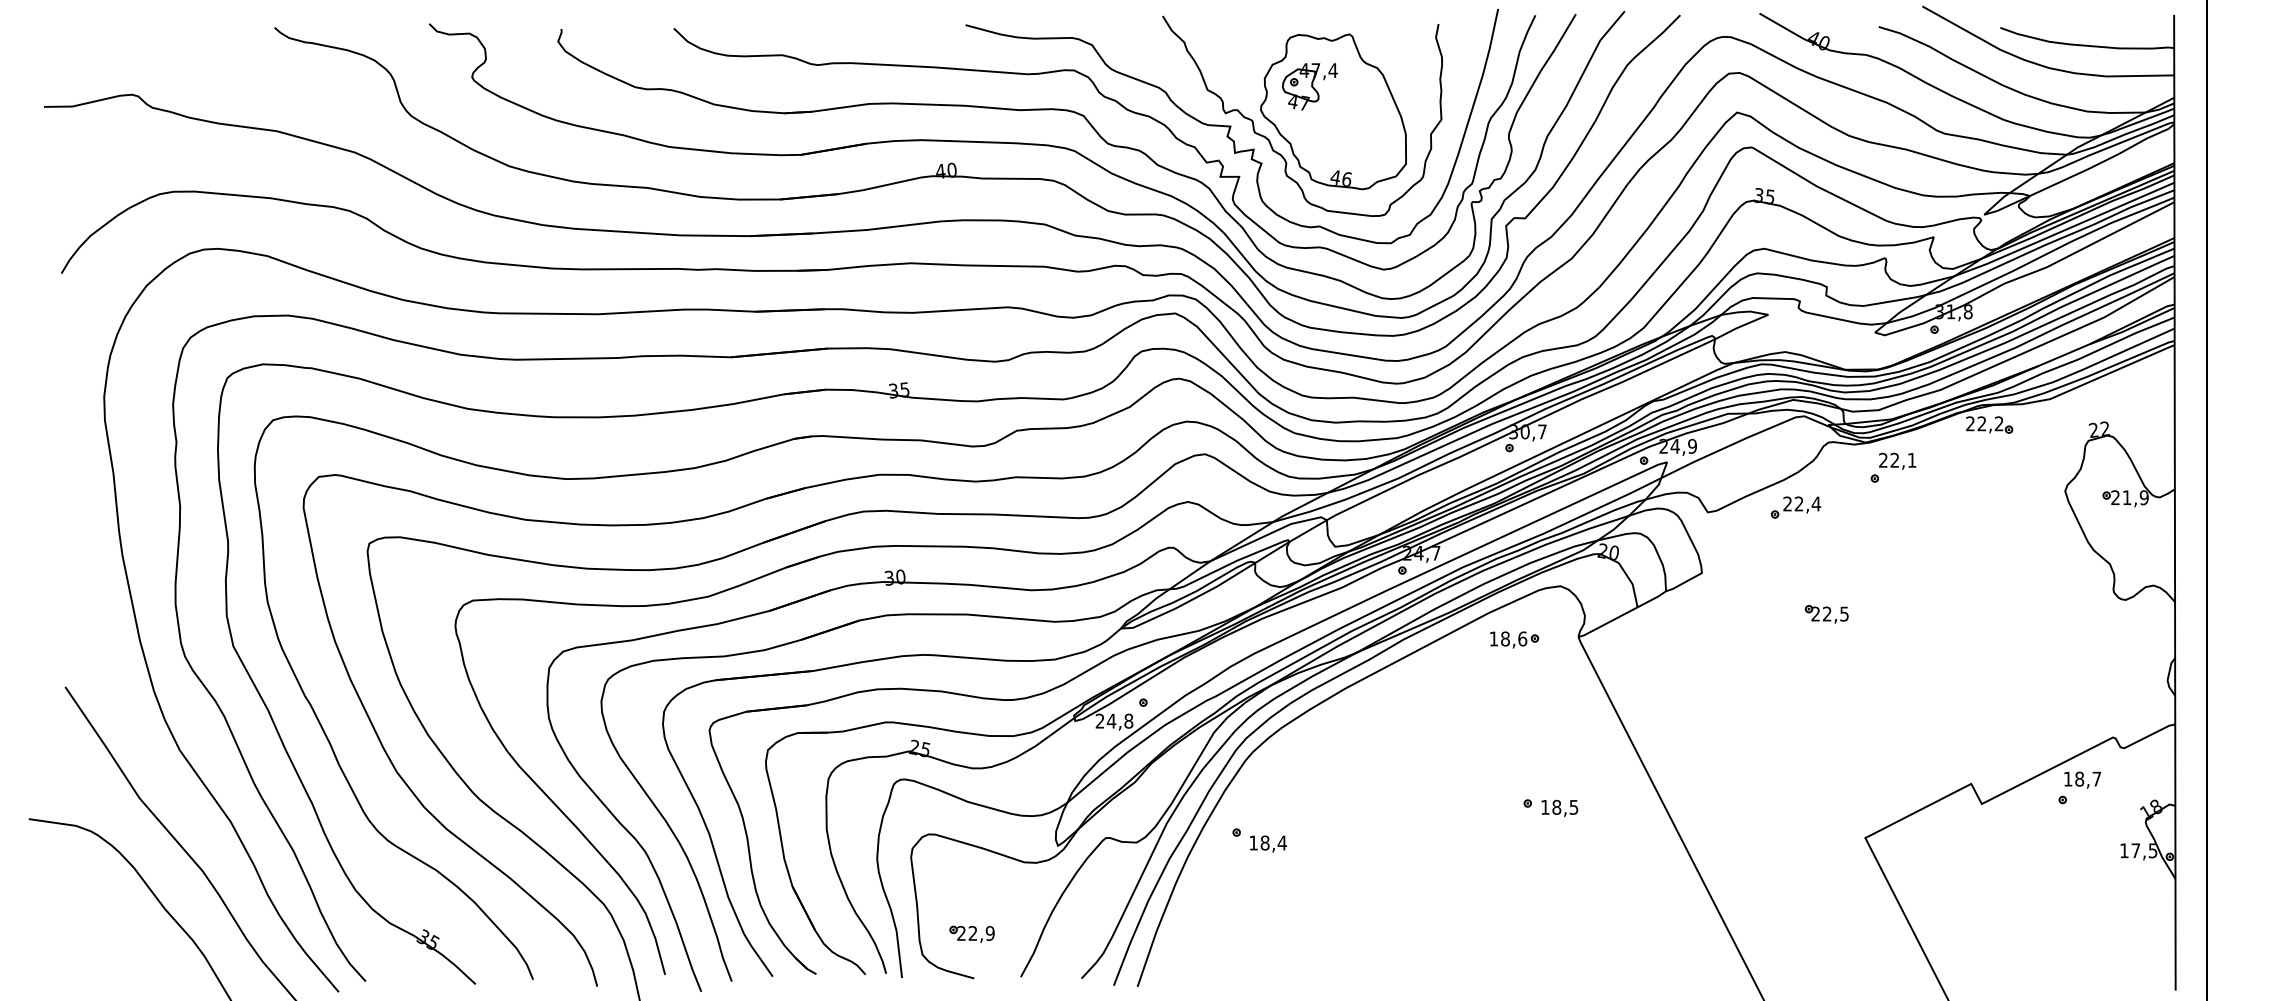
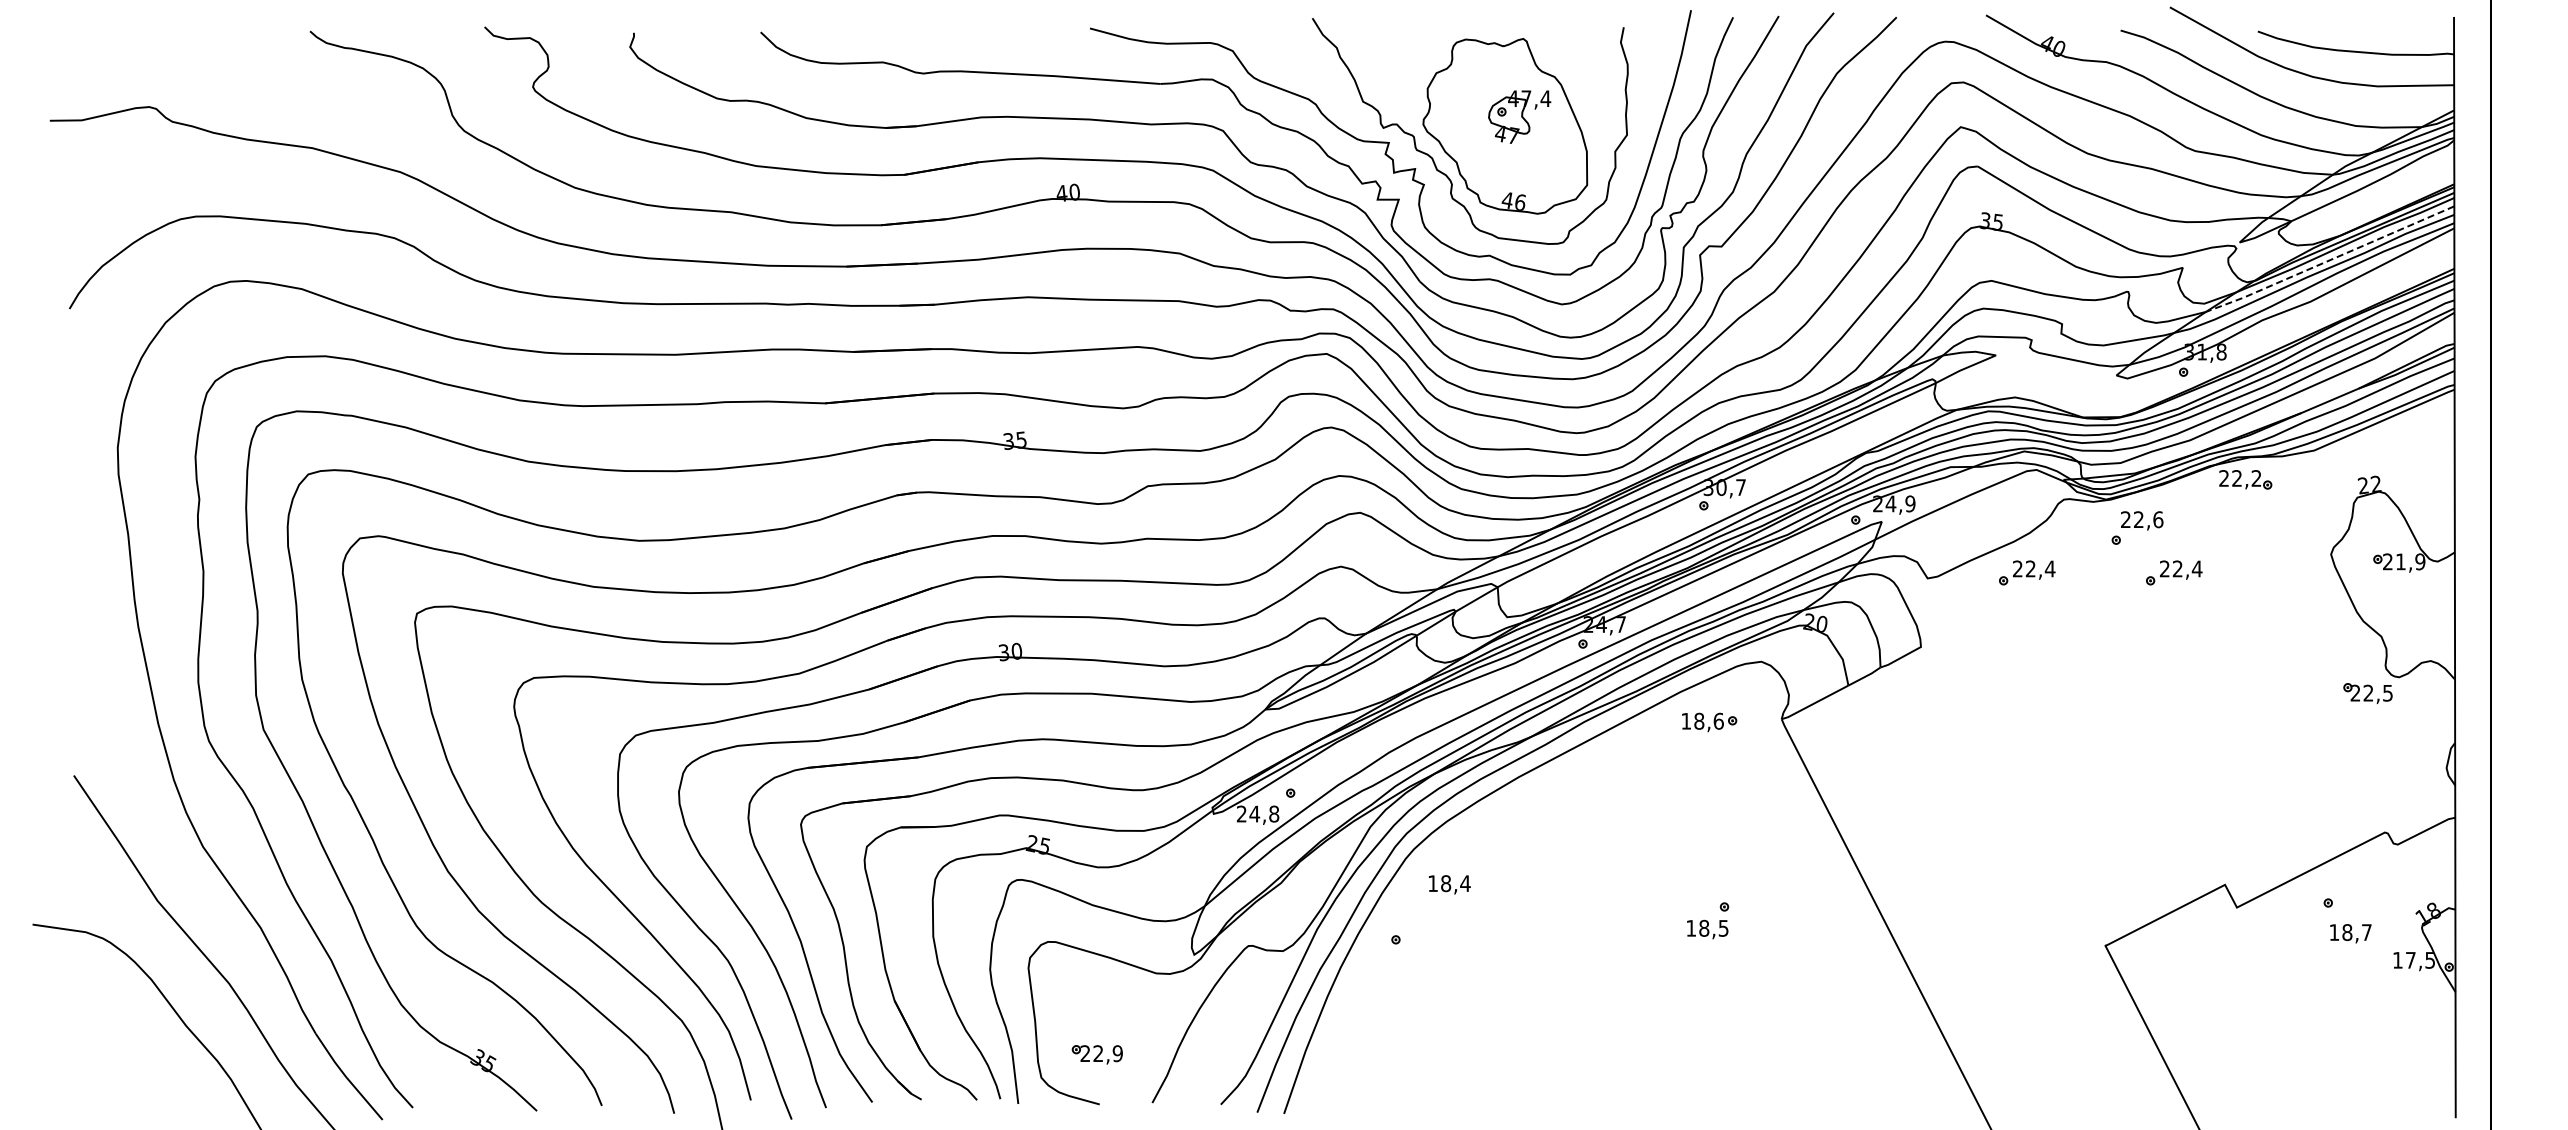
part: (1309, 86) -> (1519, 116), moved
line: (2063, 230) -> (2329, 260), solid -> dashed
text: (1912, 460) -> (2158, 519), 22,1 -> 22,6
part: (1926, 507) -> (2174, 572), added
part: (1826, 614) -> (2367, 693), moved
text: (2082, 780) -> (2350, 933), moved
text: (1559, 808) -> (1707, 929), moved
text: (1268, 843) -> (1449, 884), moved

